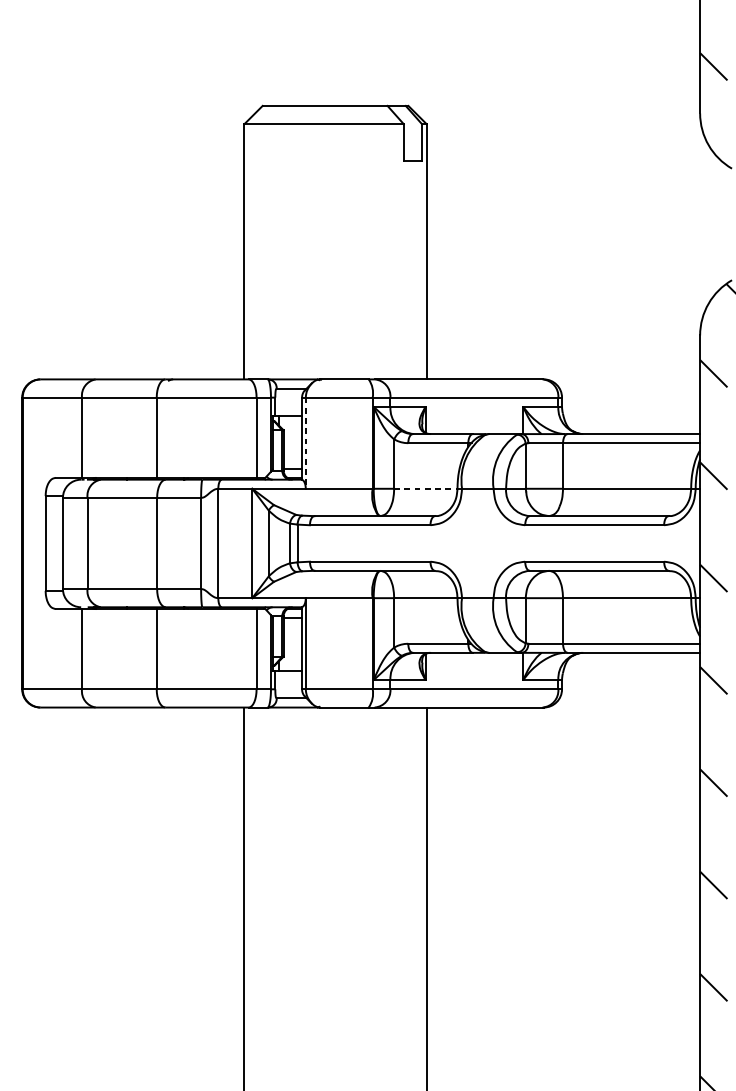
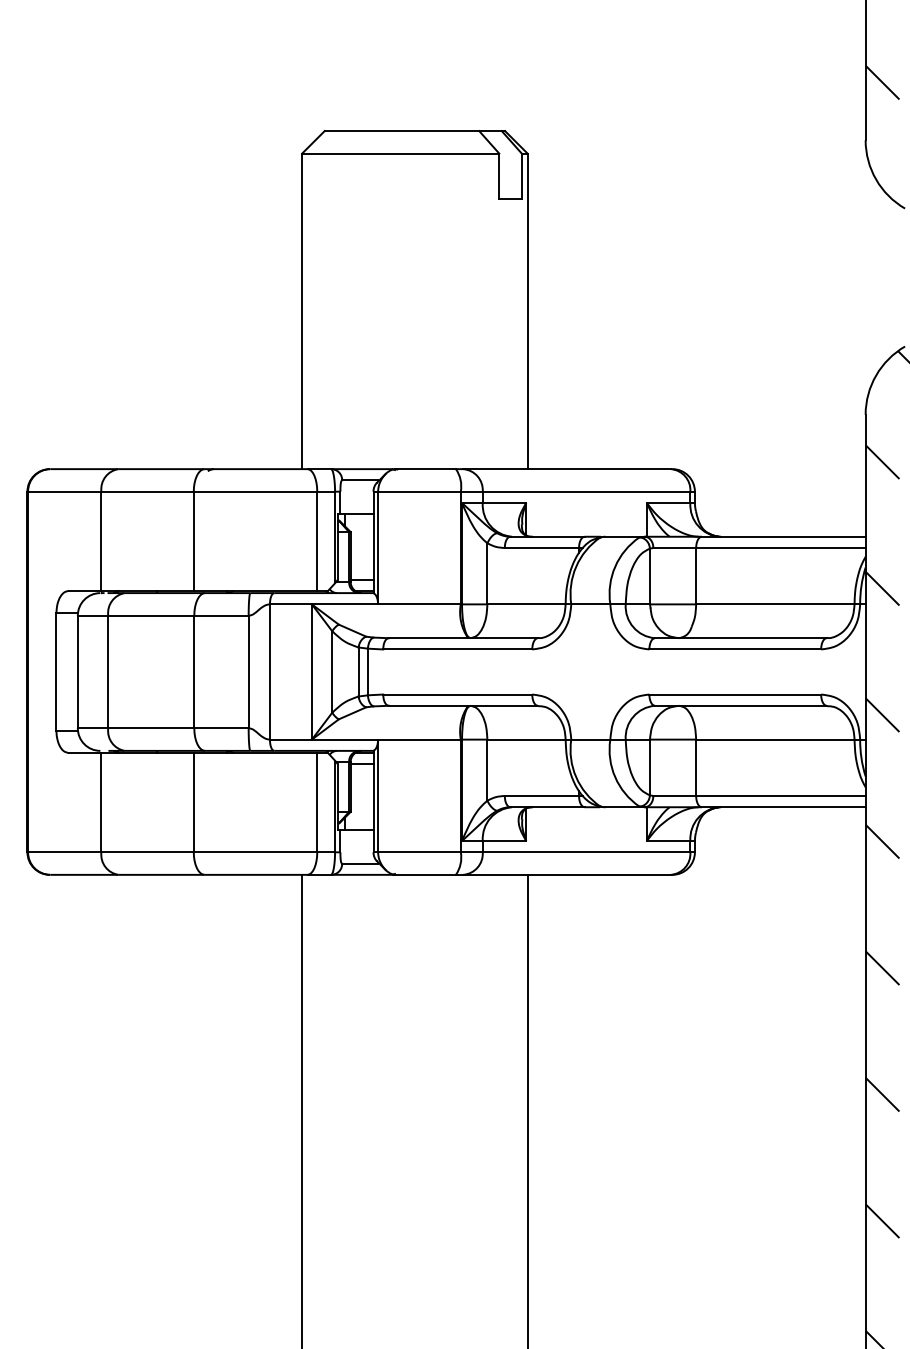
line: (306, 443) -> (378, 548), dashed -> solid
line: (426, 488) -> (527, 604), dashed -> solid

